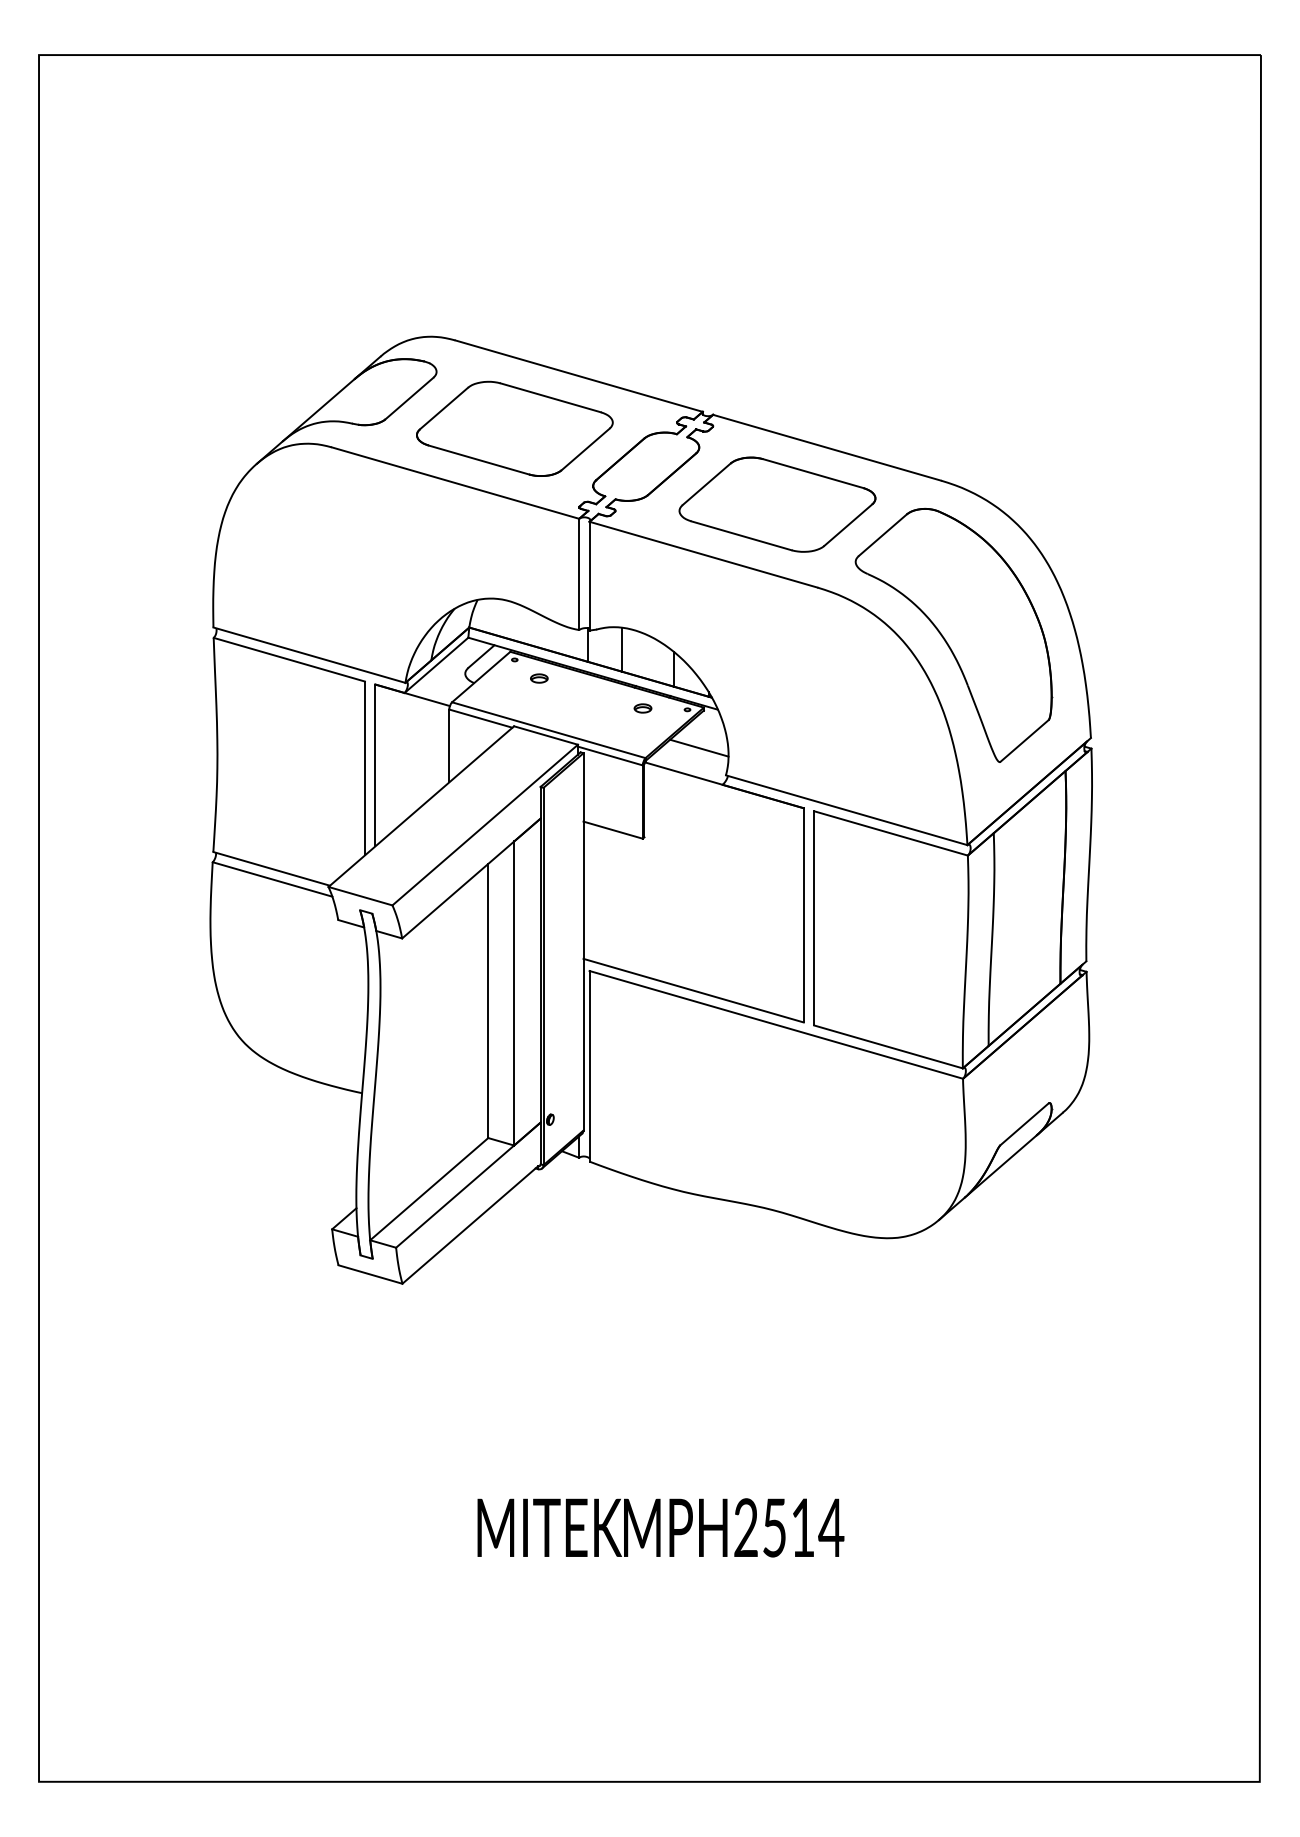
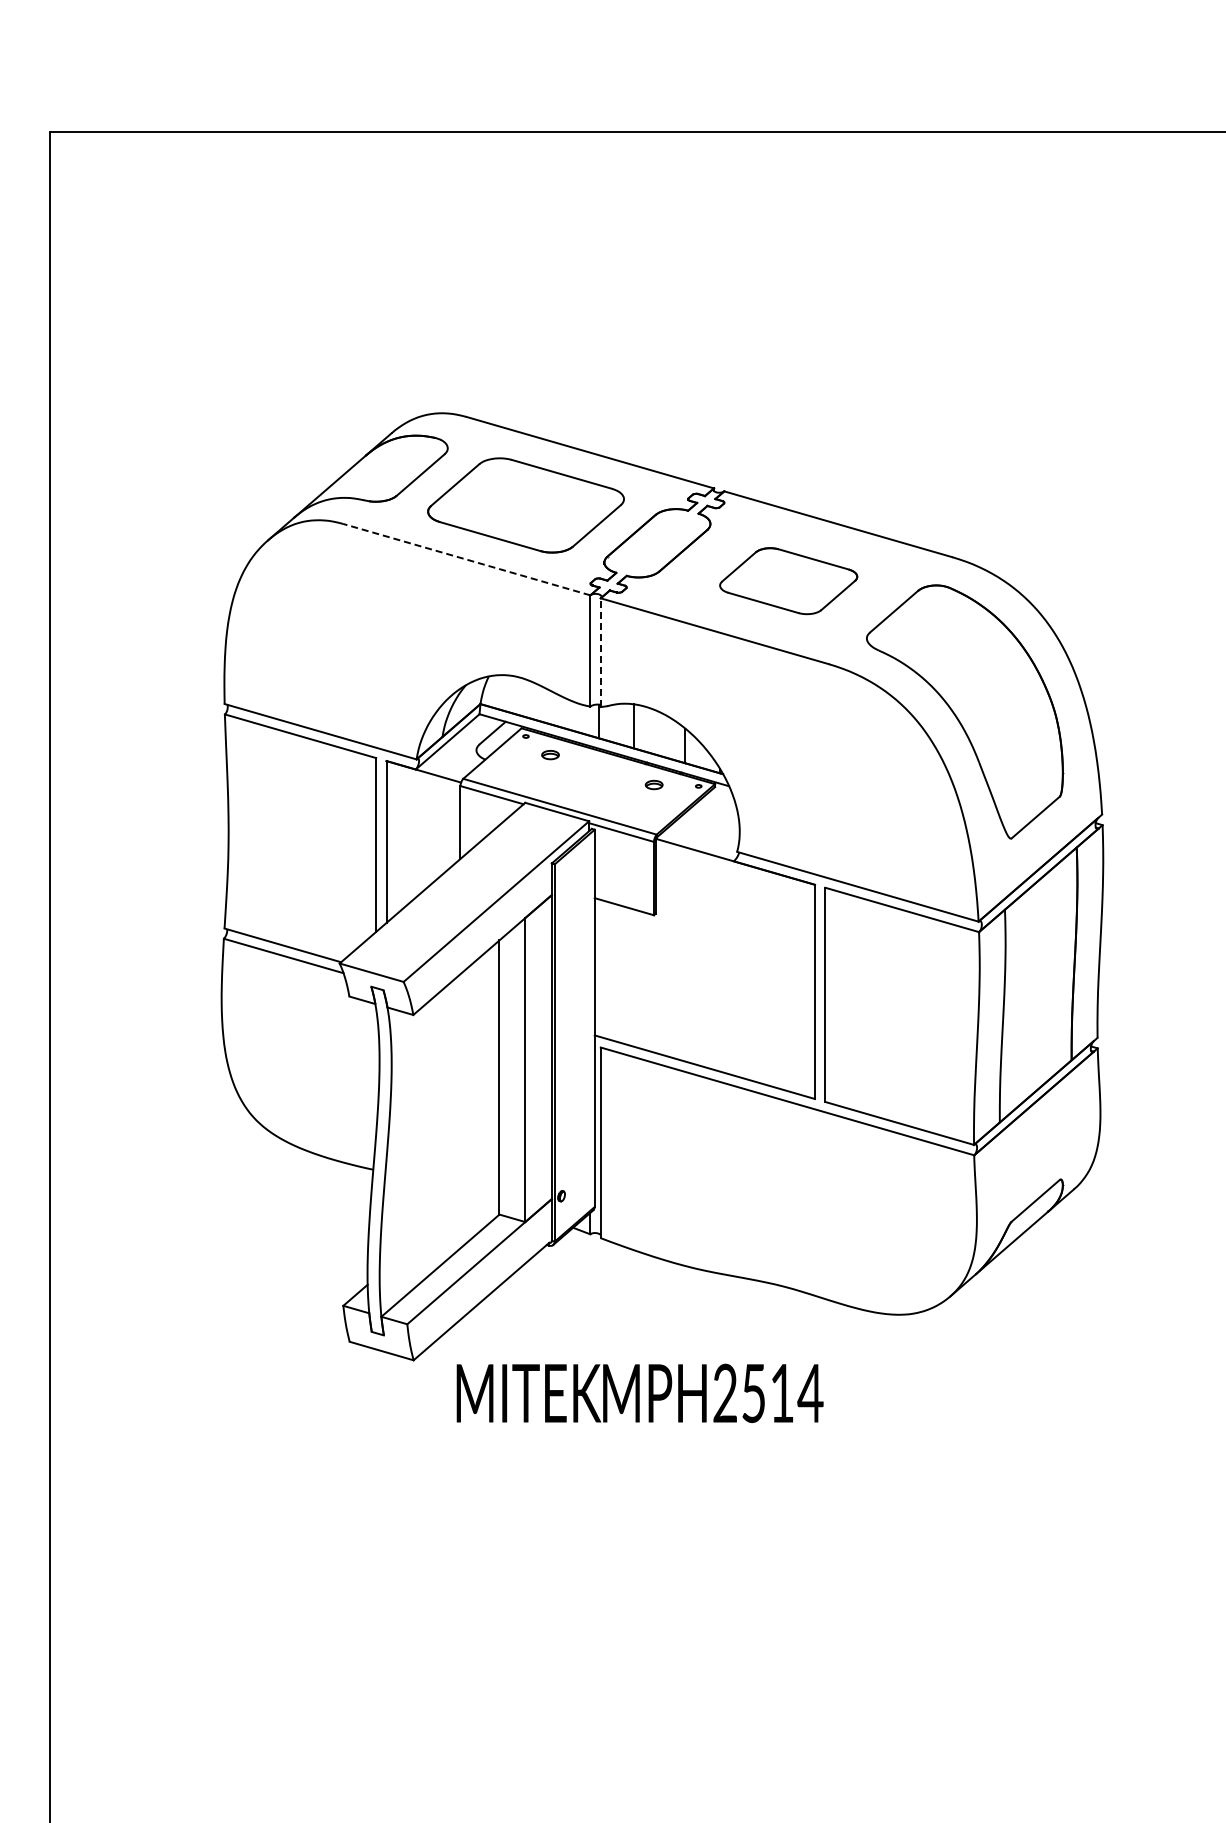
line: (455, 483) -> (466, 560), solid -> dashed
part: (777, 504) -> (788, 581), size x0.7
line: (589, 575) -> (600, 652), solid -> dashed
line: (699, 747) -> (710, 824), removed
text: (660, 1527) -> (639, 1393), moved

